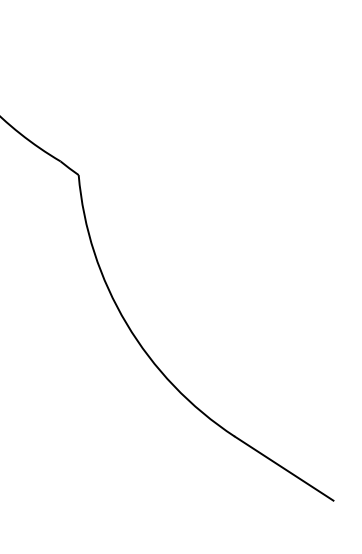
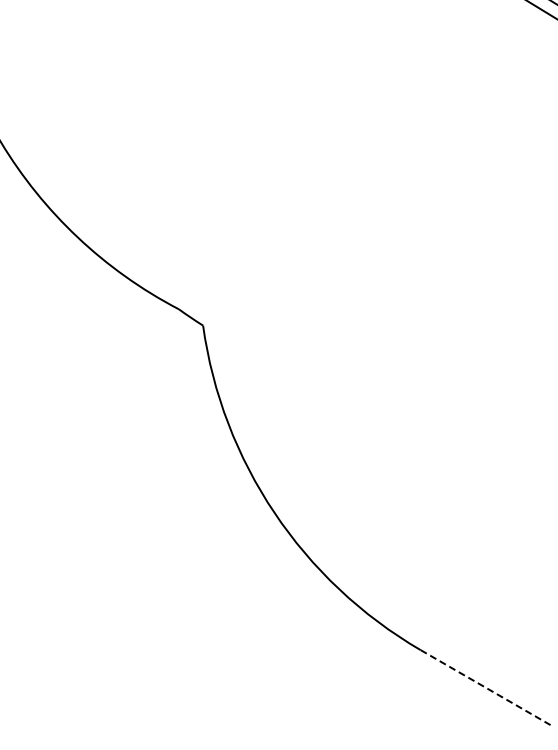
line: (284, 469) -> (486, 688), solid -> dashed

